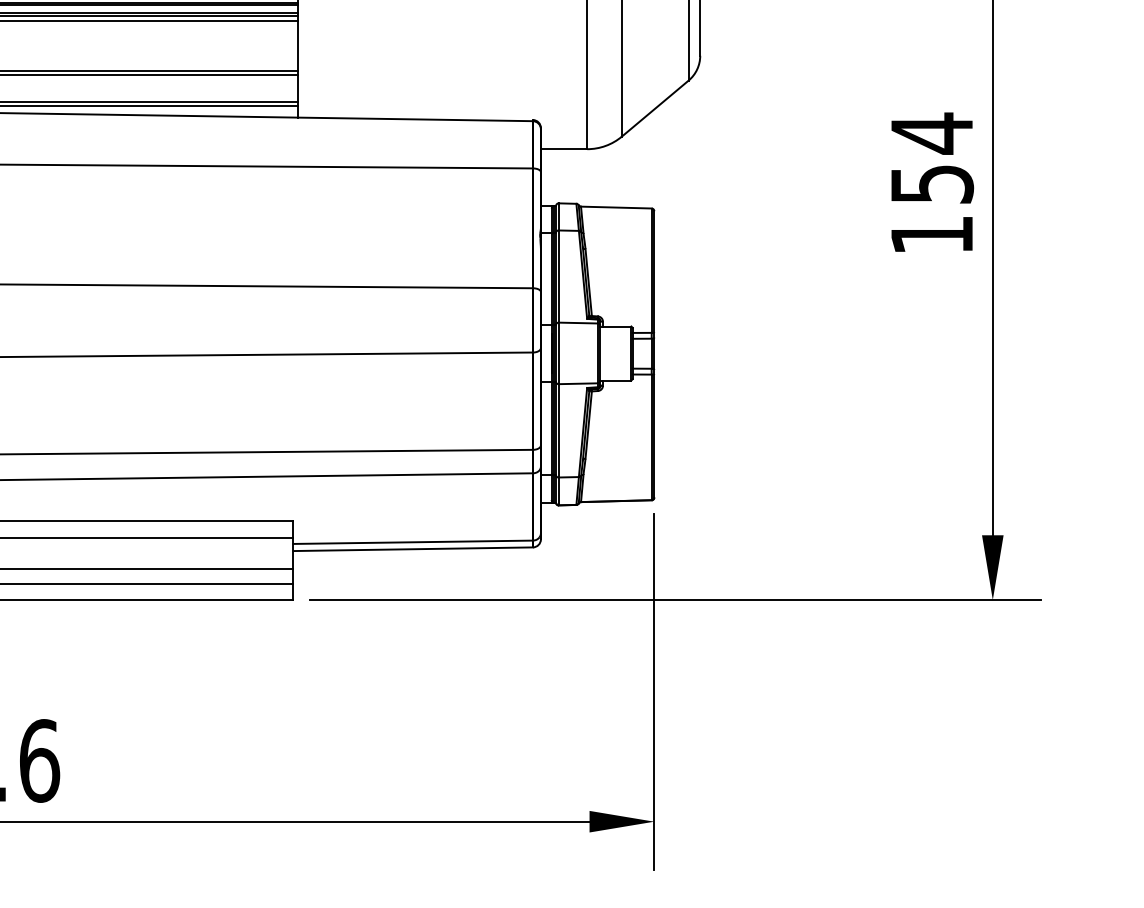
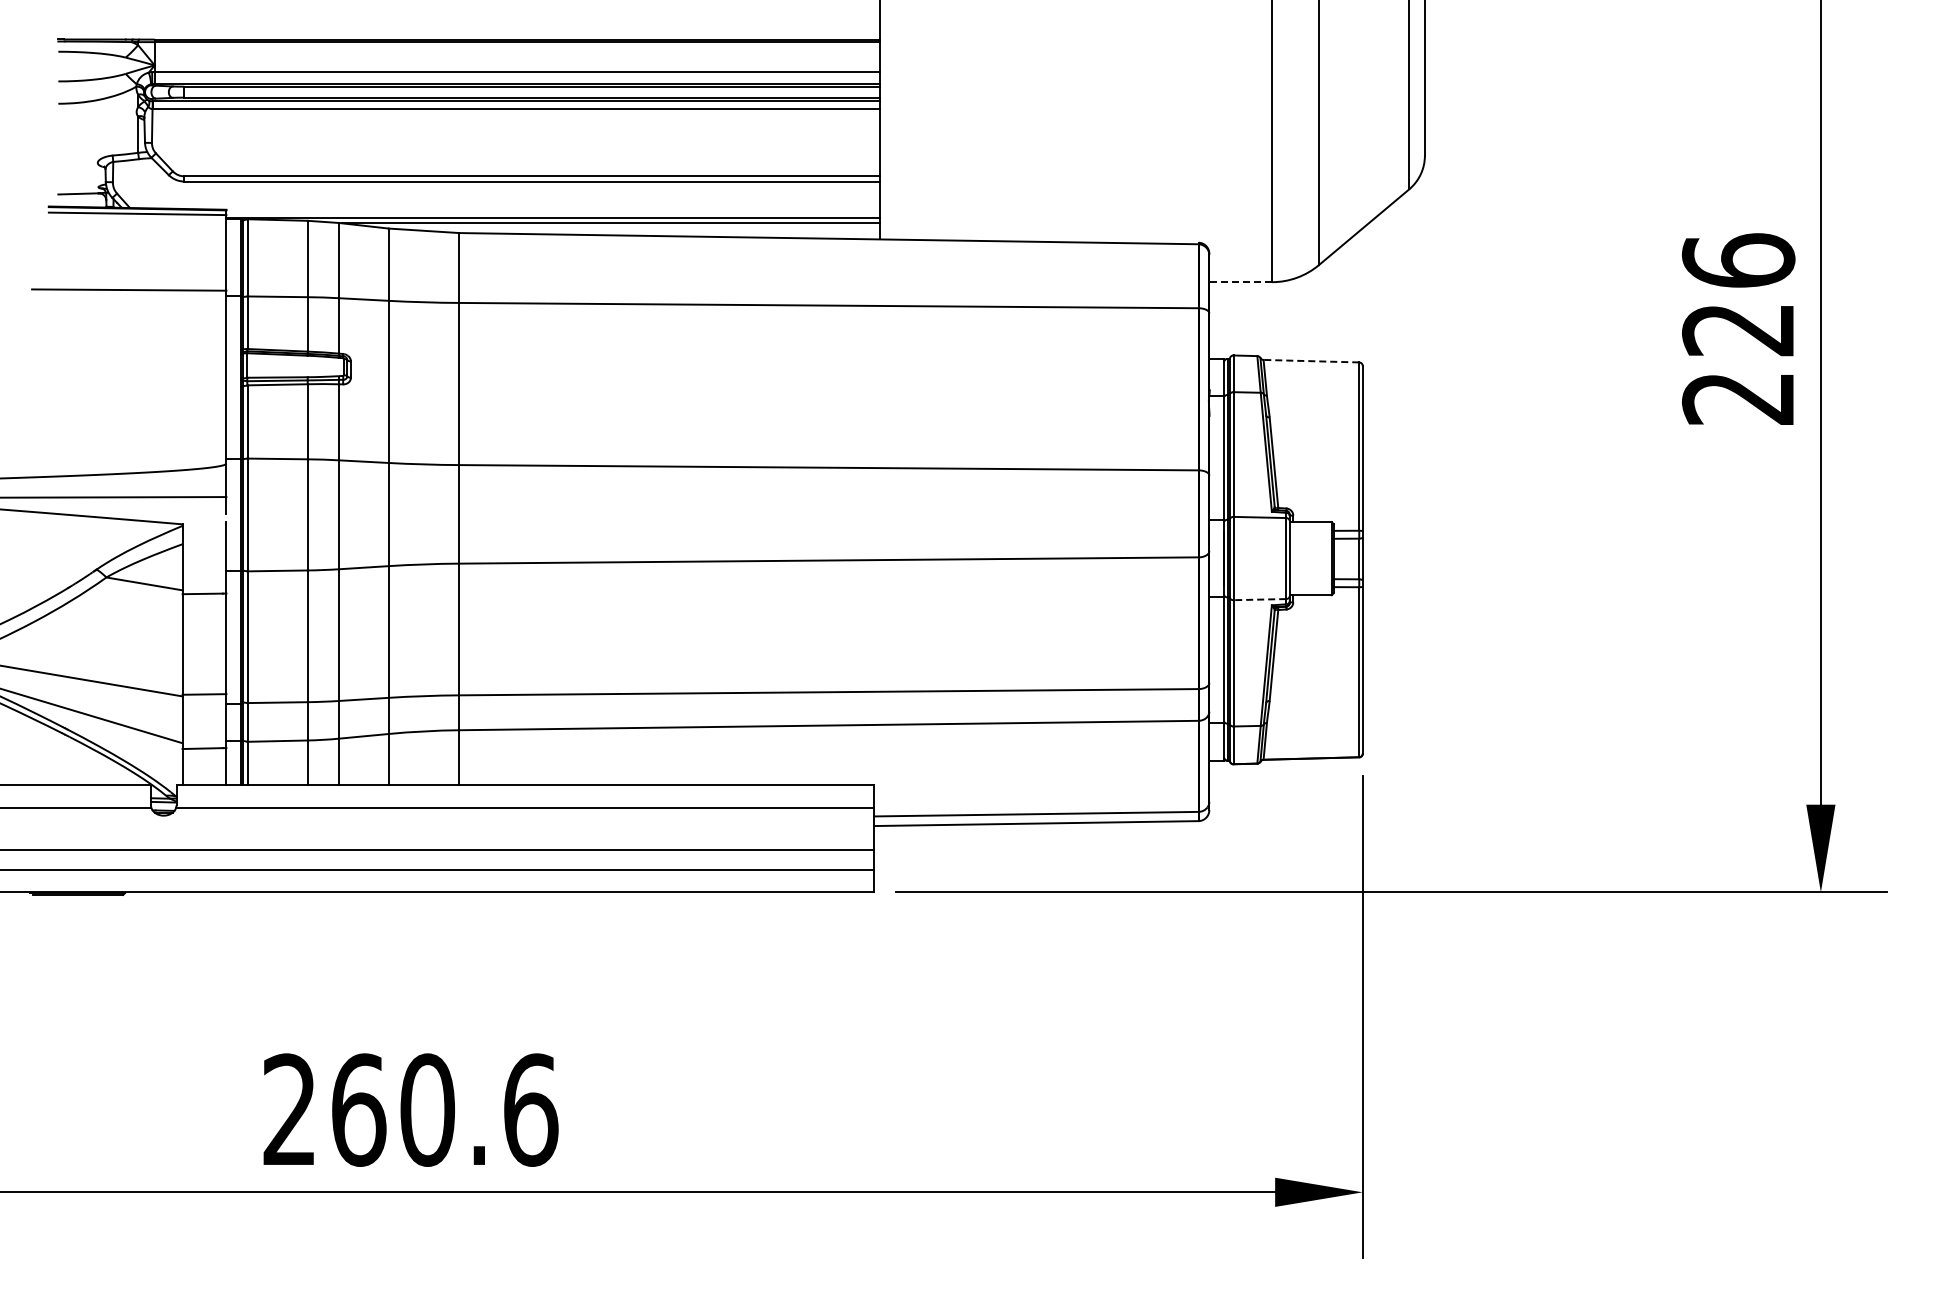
line: (563, 149) -> (1240, 282), solid -> dashed
text: (931, 183) -> (1738, 328), 154 -> 226
line: (616, 207) -> (1311, 361), solid -> dashed
line: (578, 383) -> (1259, 599), solid -> dashed

